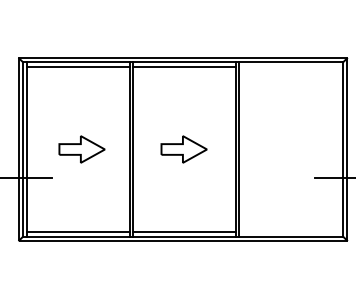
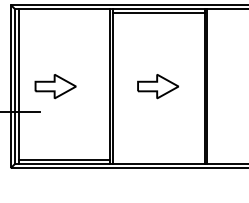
line: (78, 66) -> (64, 12), removed
part: (81, 149) -> (55, 86), moved
line: (184, 232) -> (158, 160), removed

